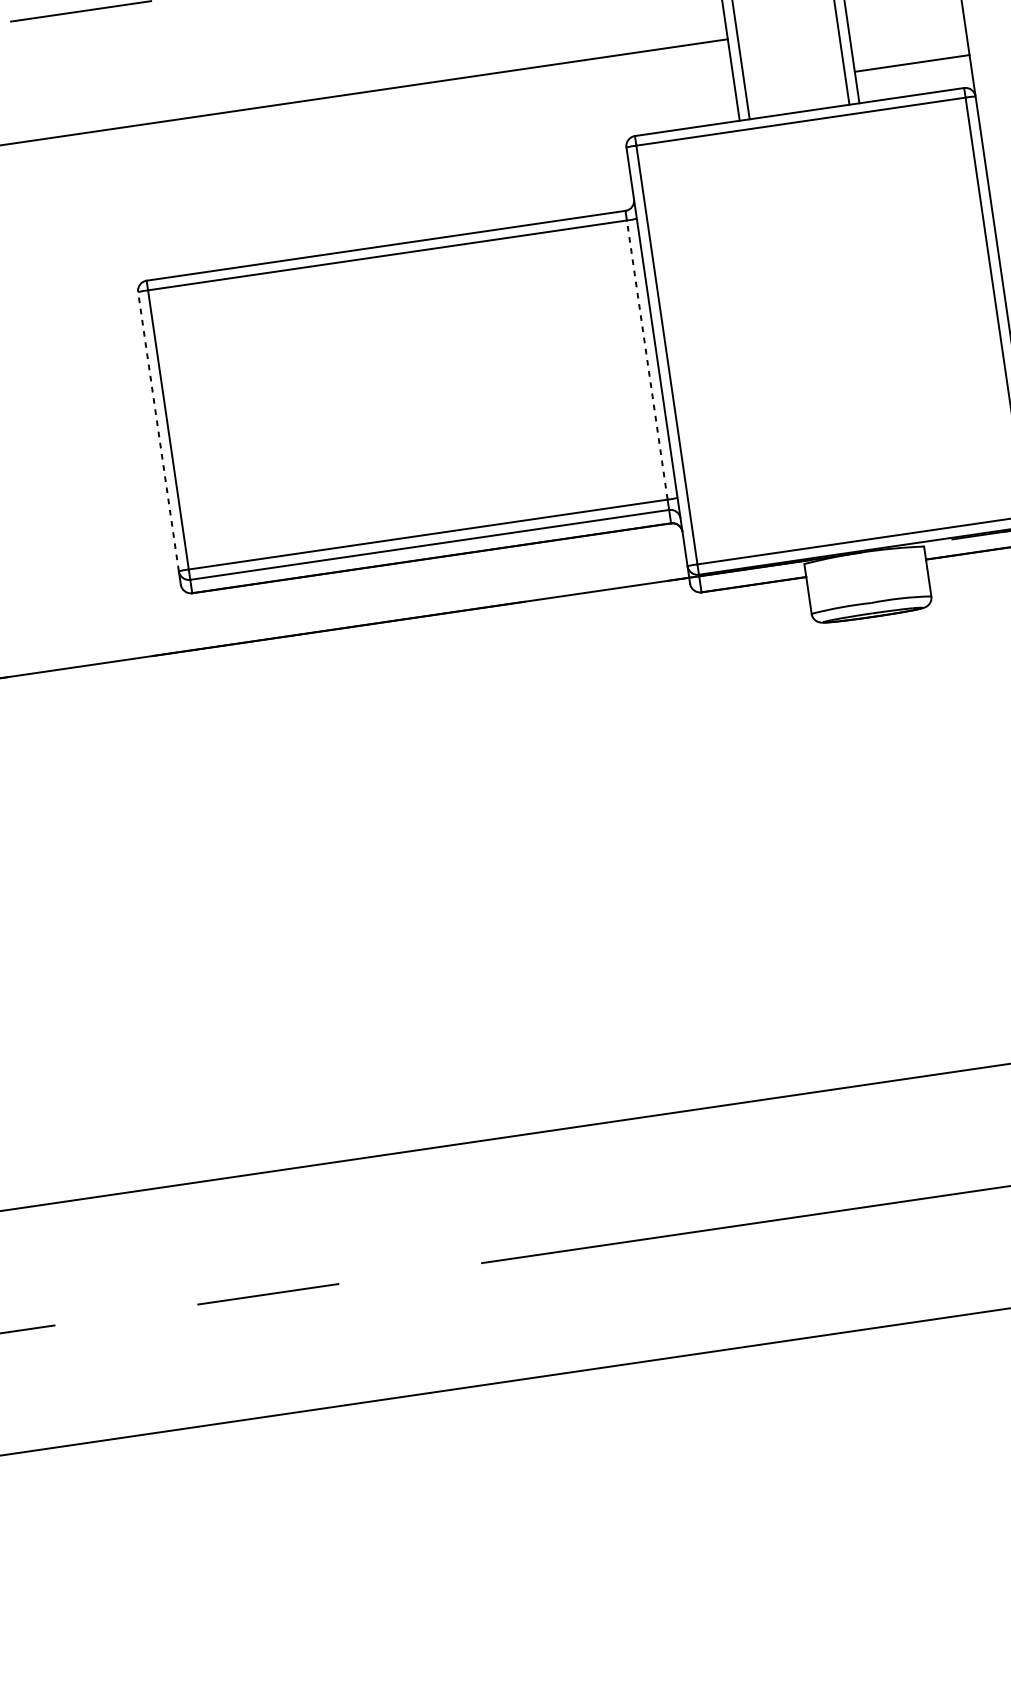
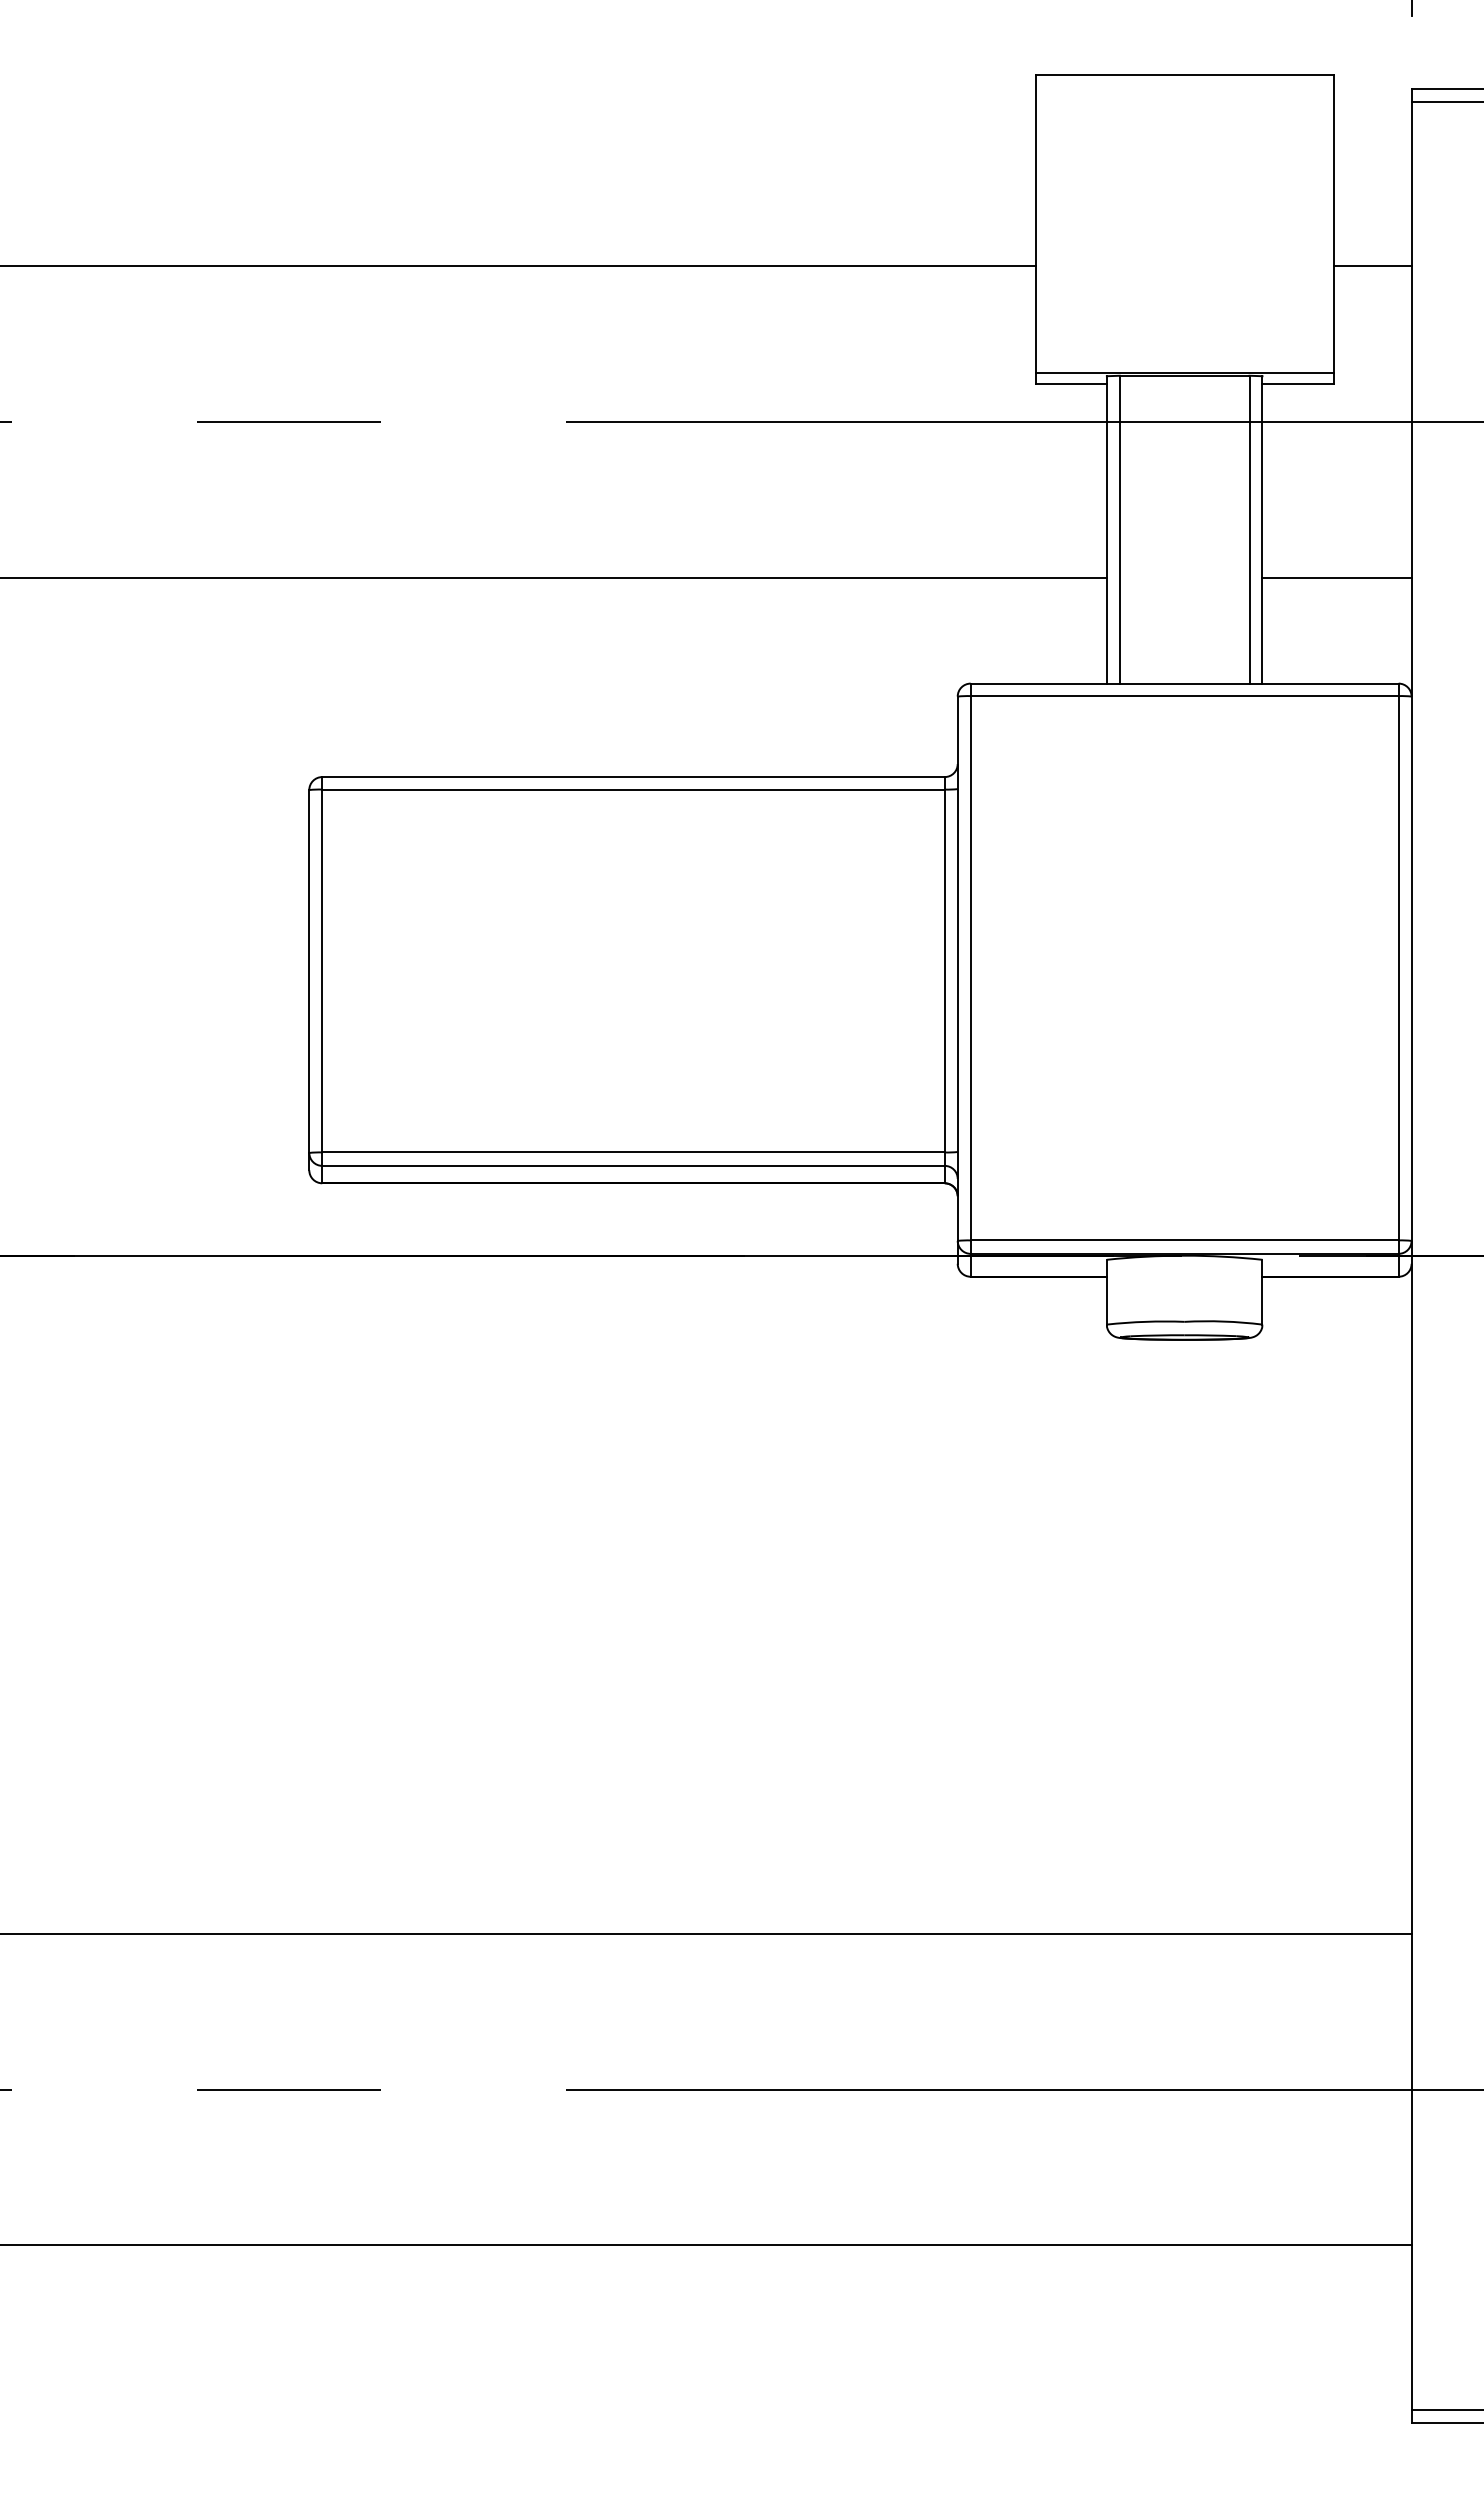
line: (911, 63) -> (1336, 577), moved
line: (647, 359) -> (944, 970), dashed -> solid
line: (158, 430) -> (309, 970), dashed -> solid

